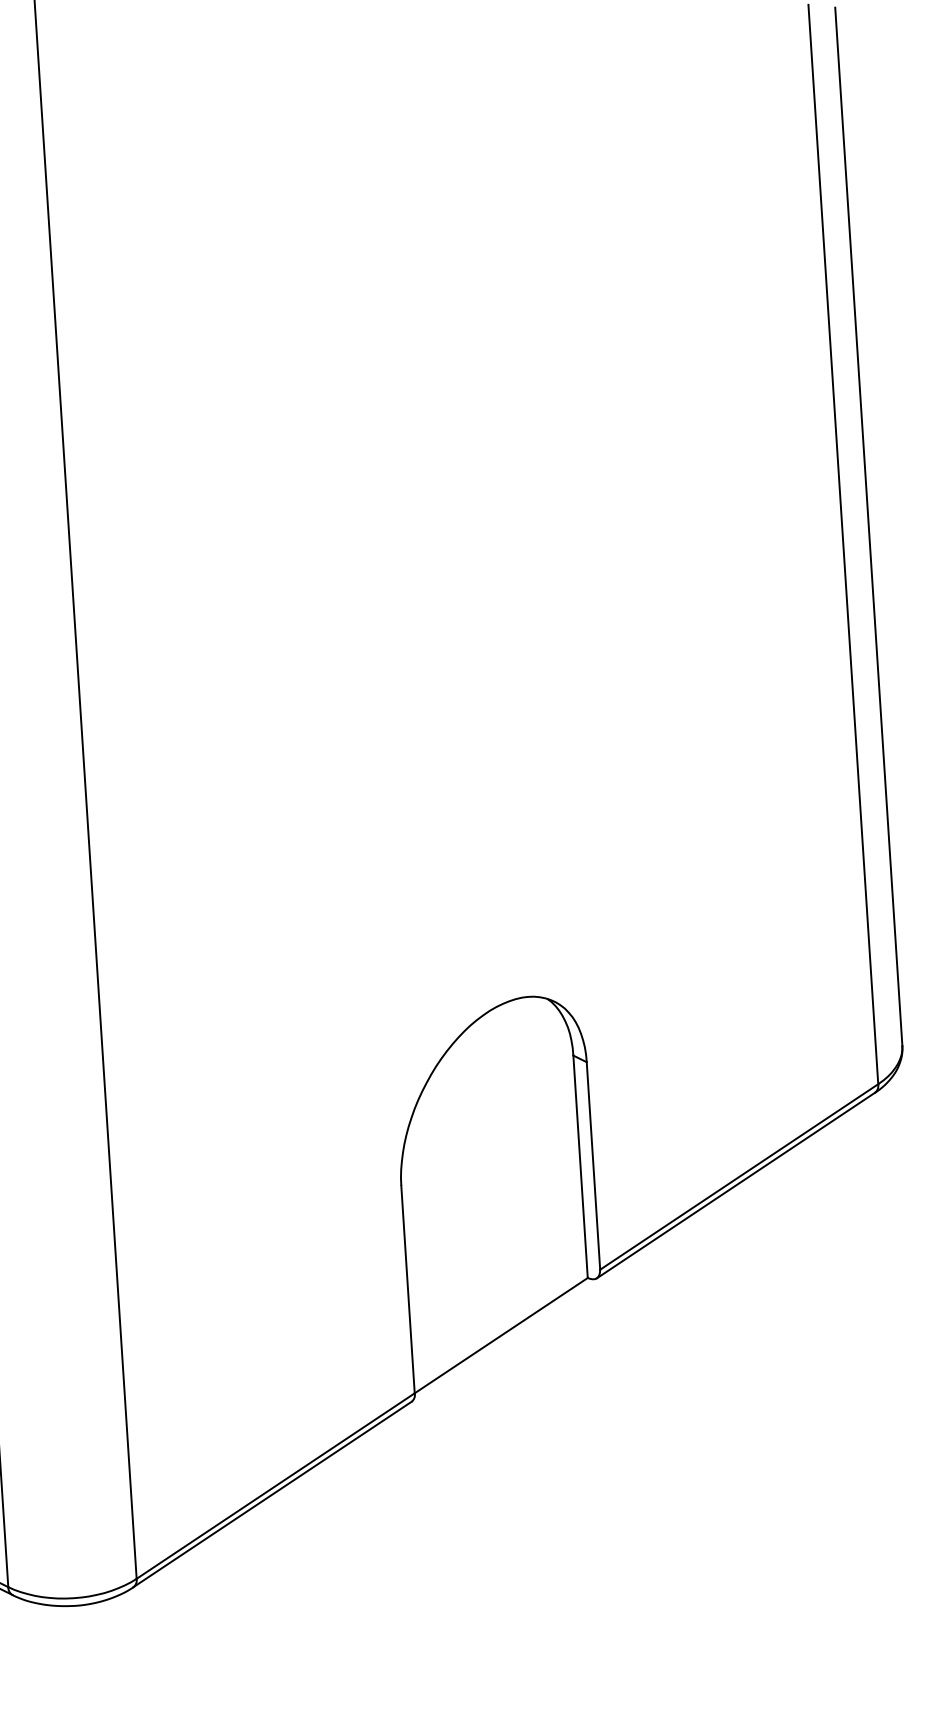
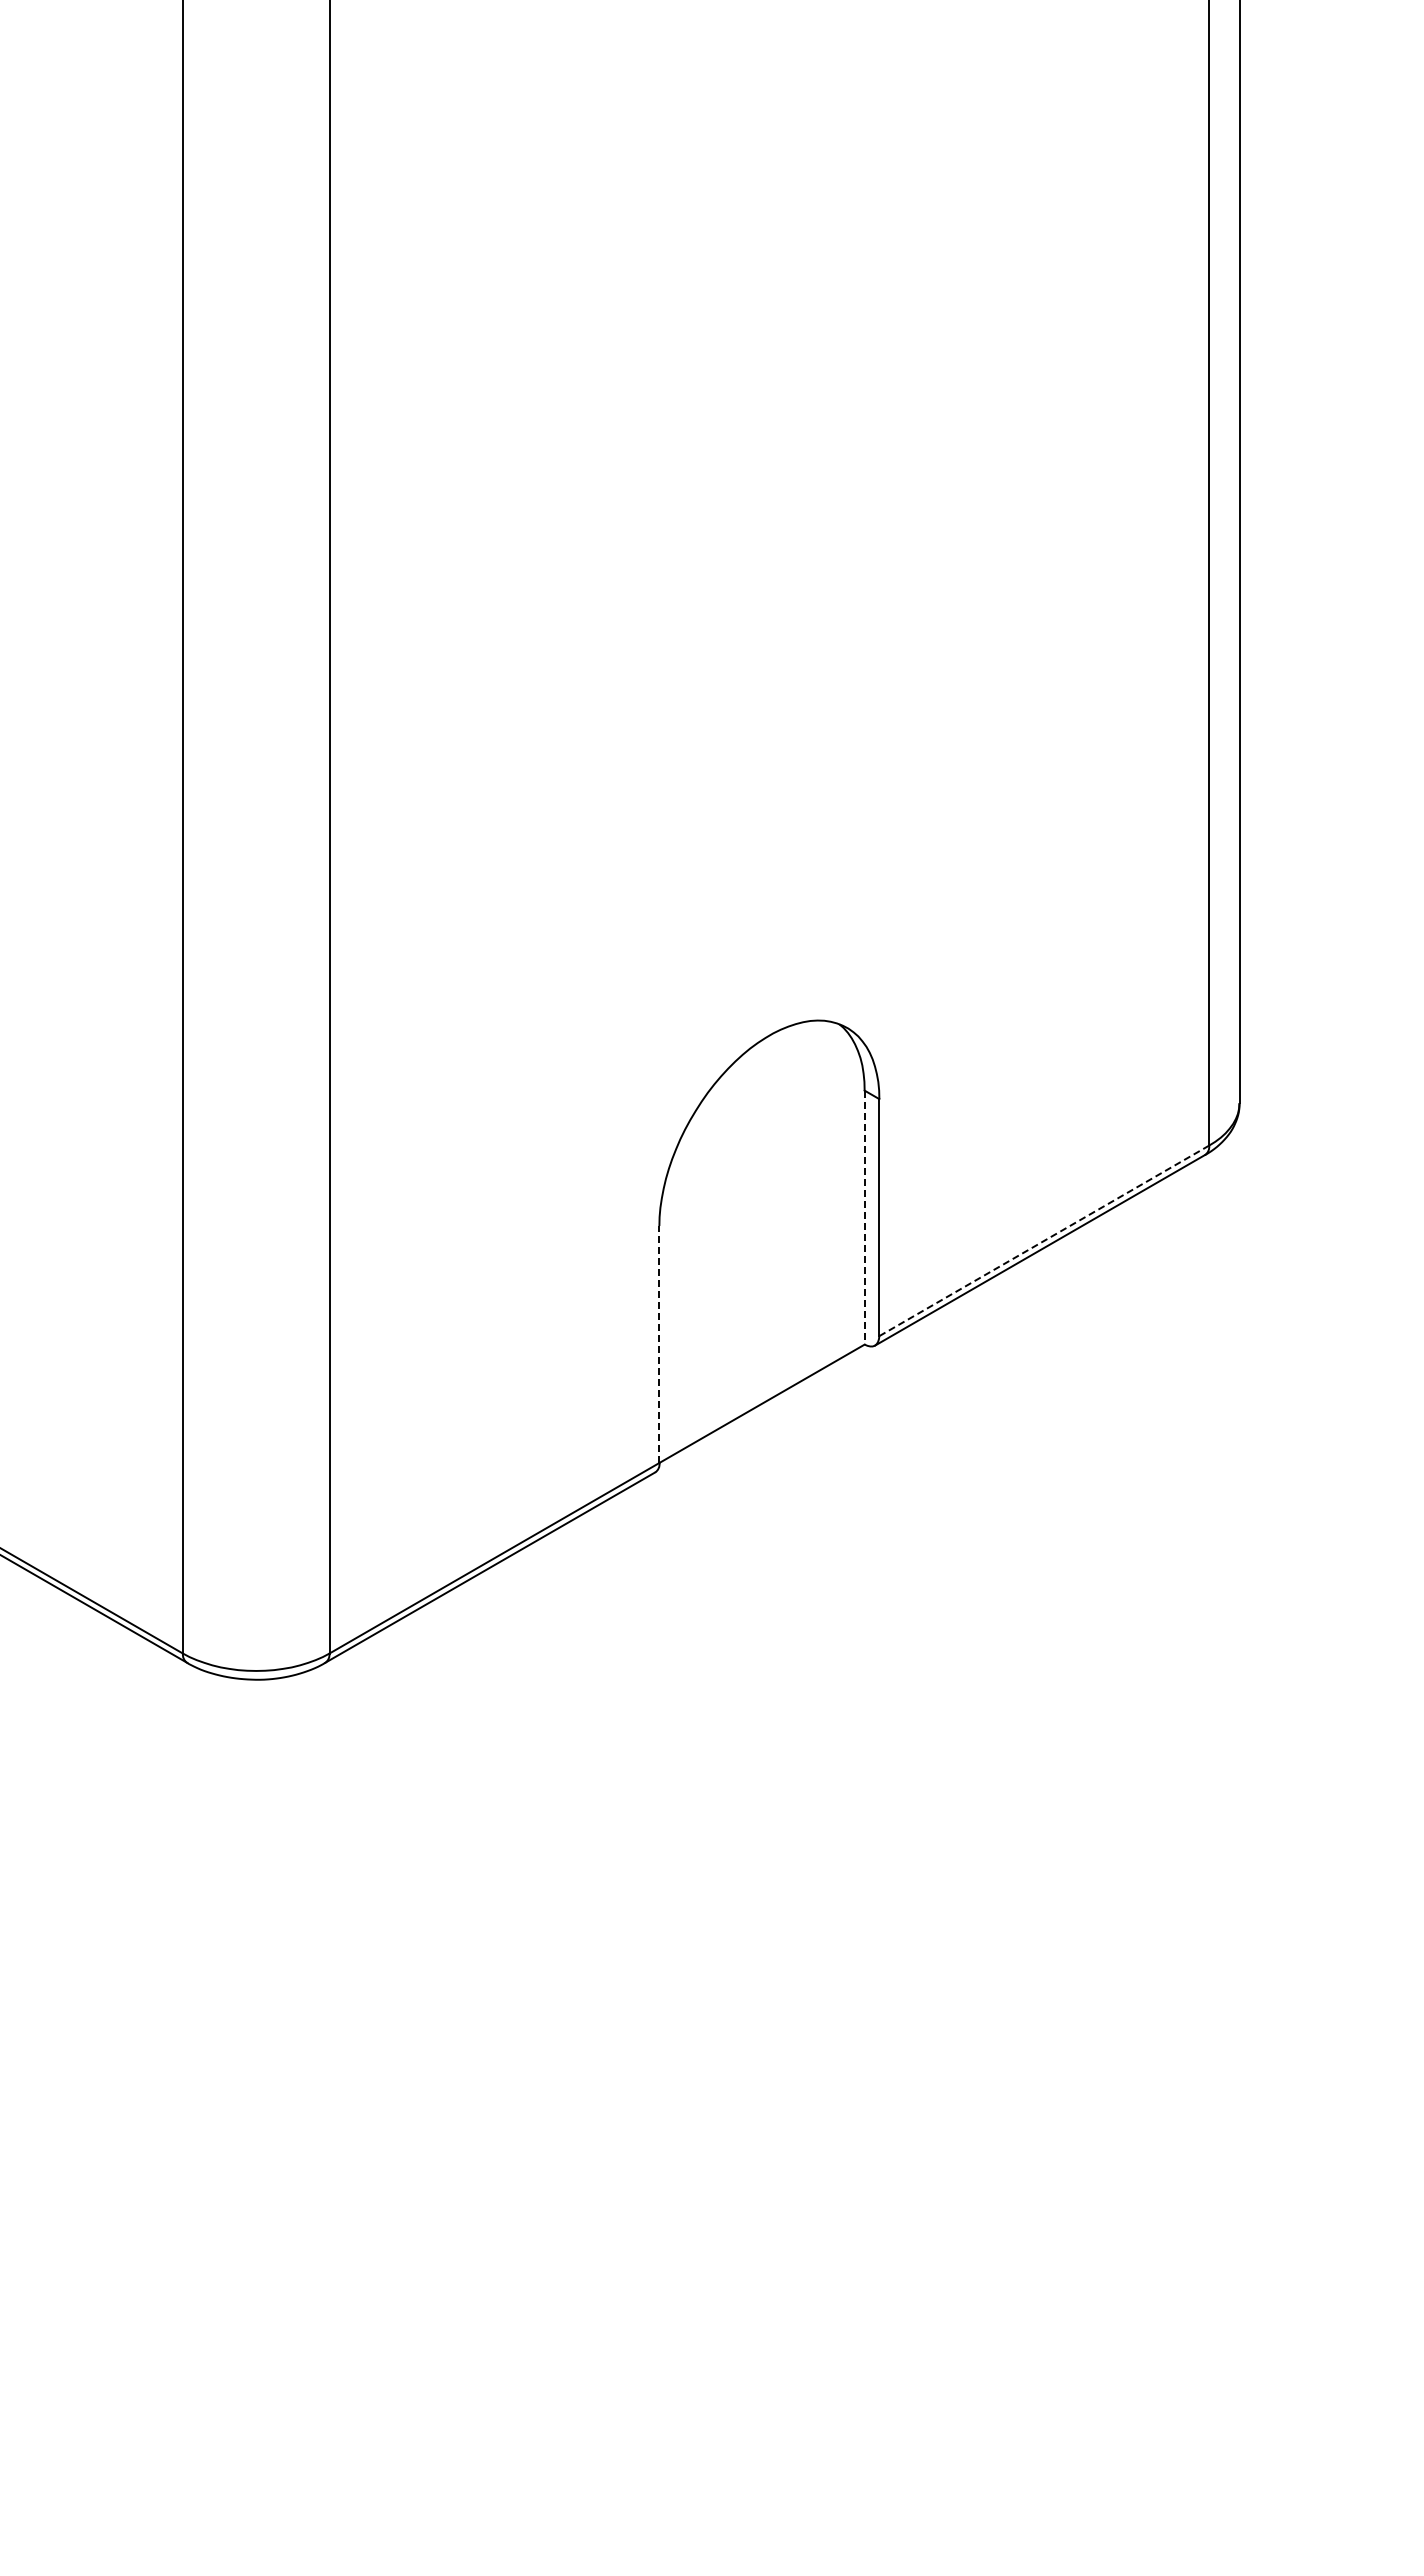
line: (580, 1166) -> (864, 1217), solid -> dashed
line: (739, 1176) -> (1044, 1240), solid -> dashed
line: (408, 1289) -> (659, 1344), solid -> dashed

